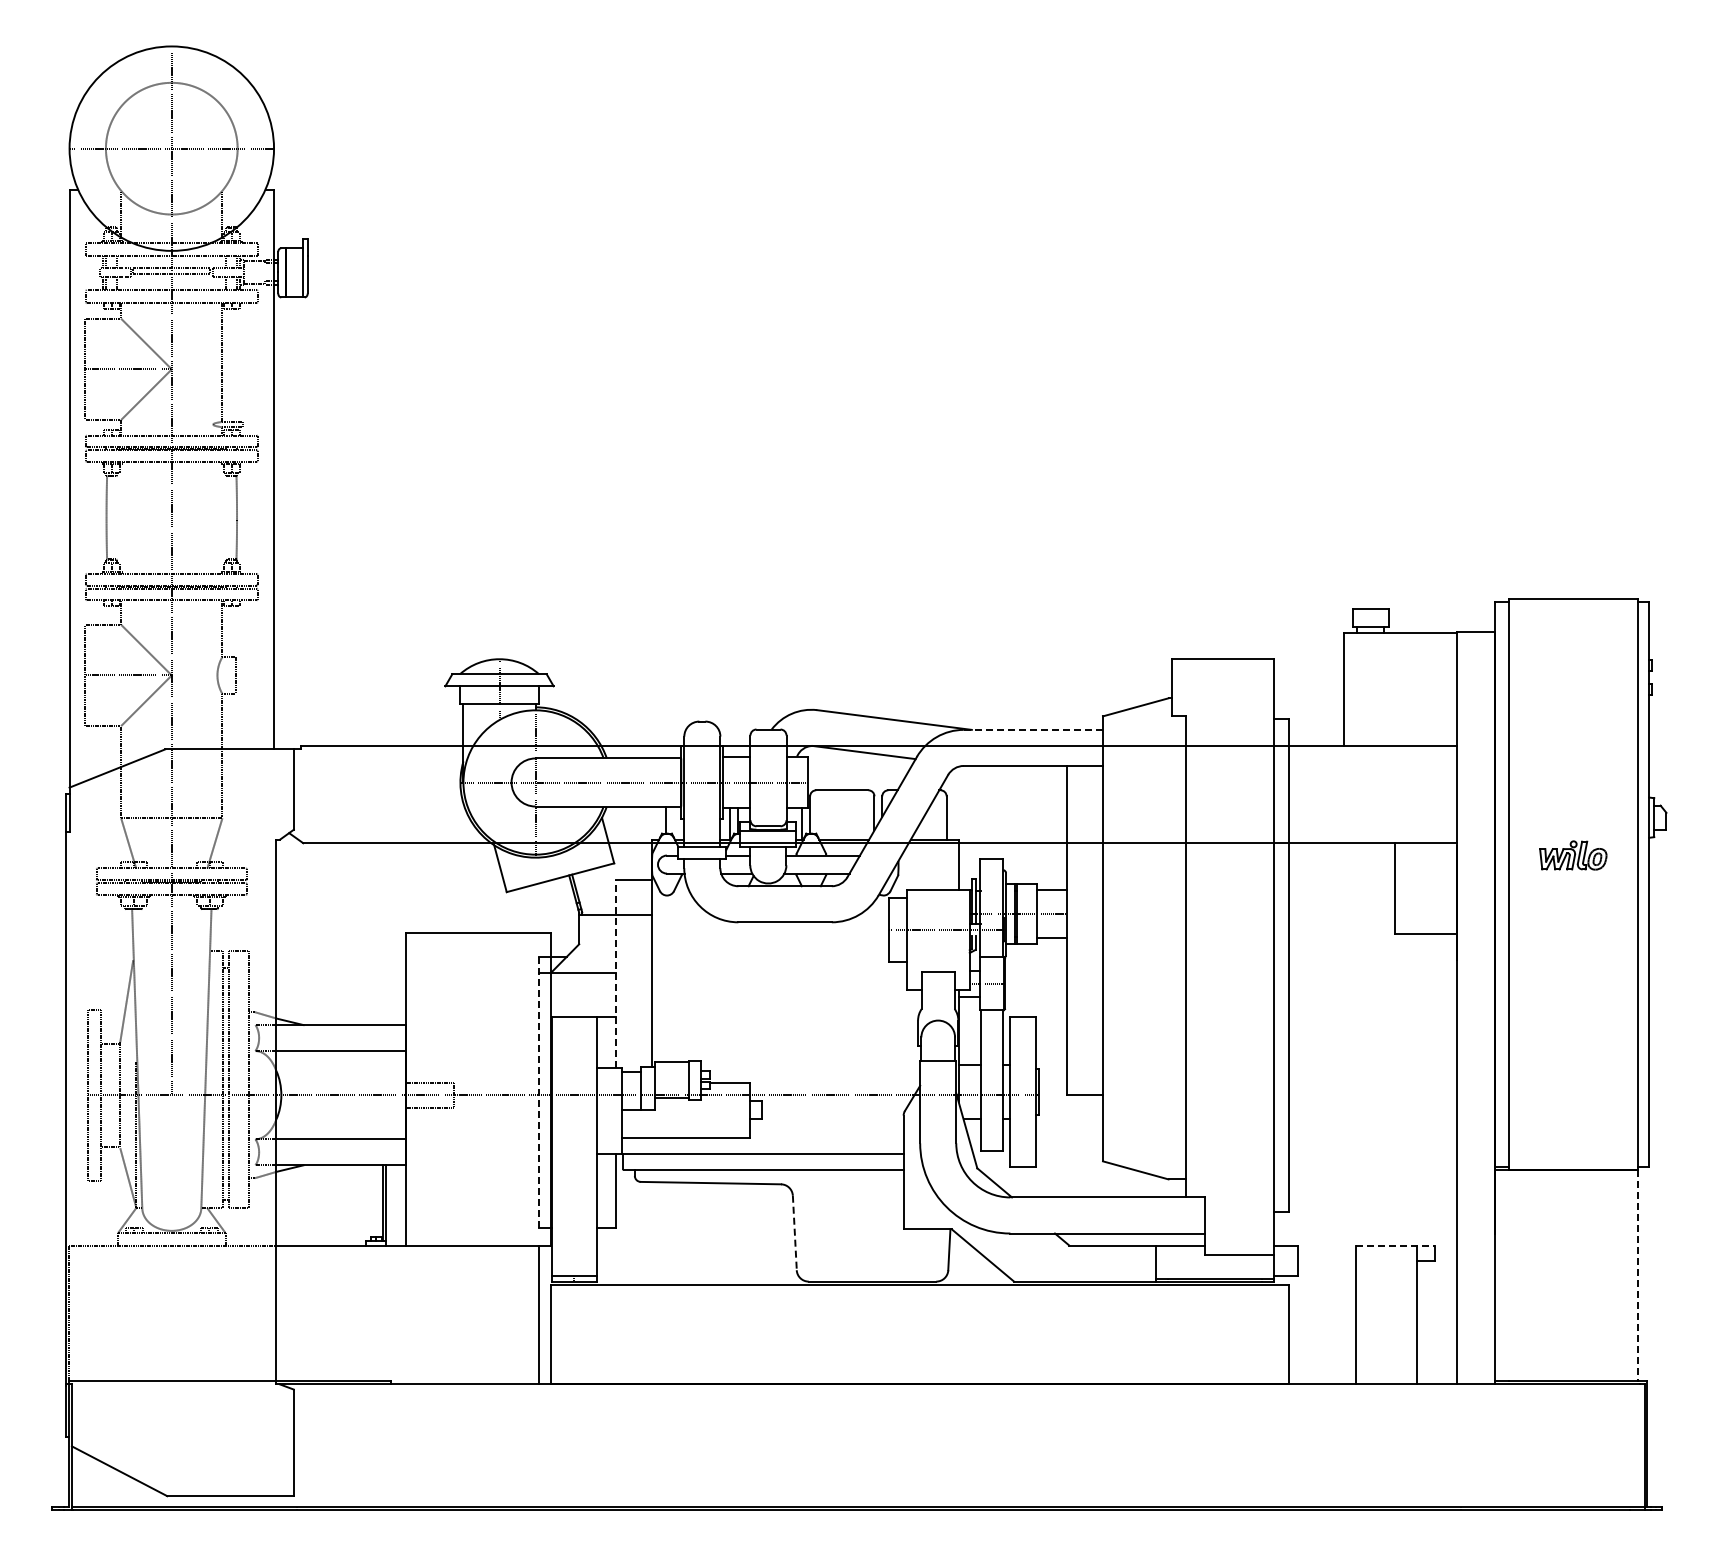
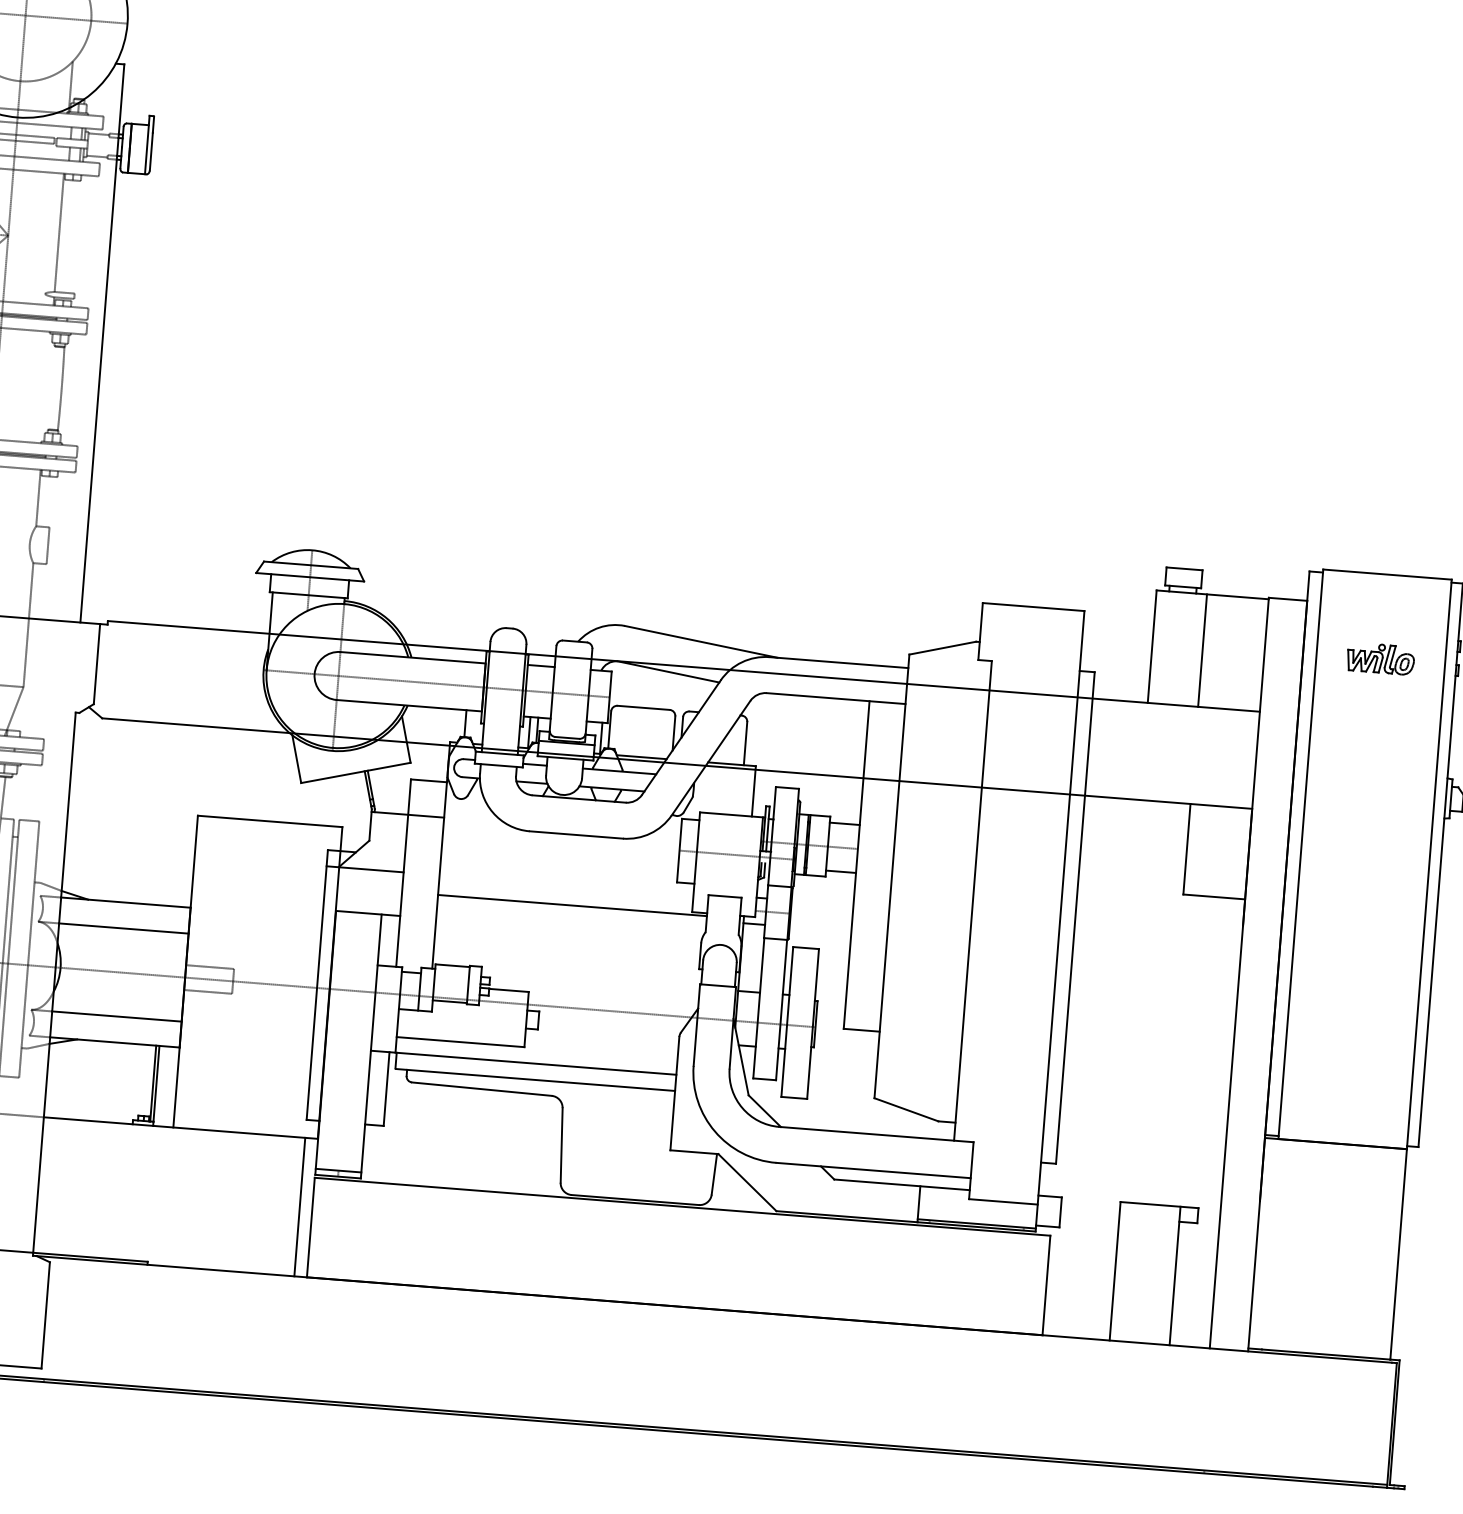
line: (1394, 689) -> (1202, 650), added
line: (1033, 729) -> (839, 662), dashed -> solid
part: (1573, 855) -> (1381, 658), moved
line: (615, 973) -> (403, 872), dashed -> solid
line: (786, 992) -> (572, 905), added
line: (538, 1091) -> (317, 984), dashed -> solid
line: (794, 1233) -> (561, 1145), dashed -> solid
line: (1396, 1245) -> (1160, 1205), dashed -> solid
line: (1637, 1275) -> (1398, 1253), dashed -> solid

